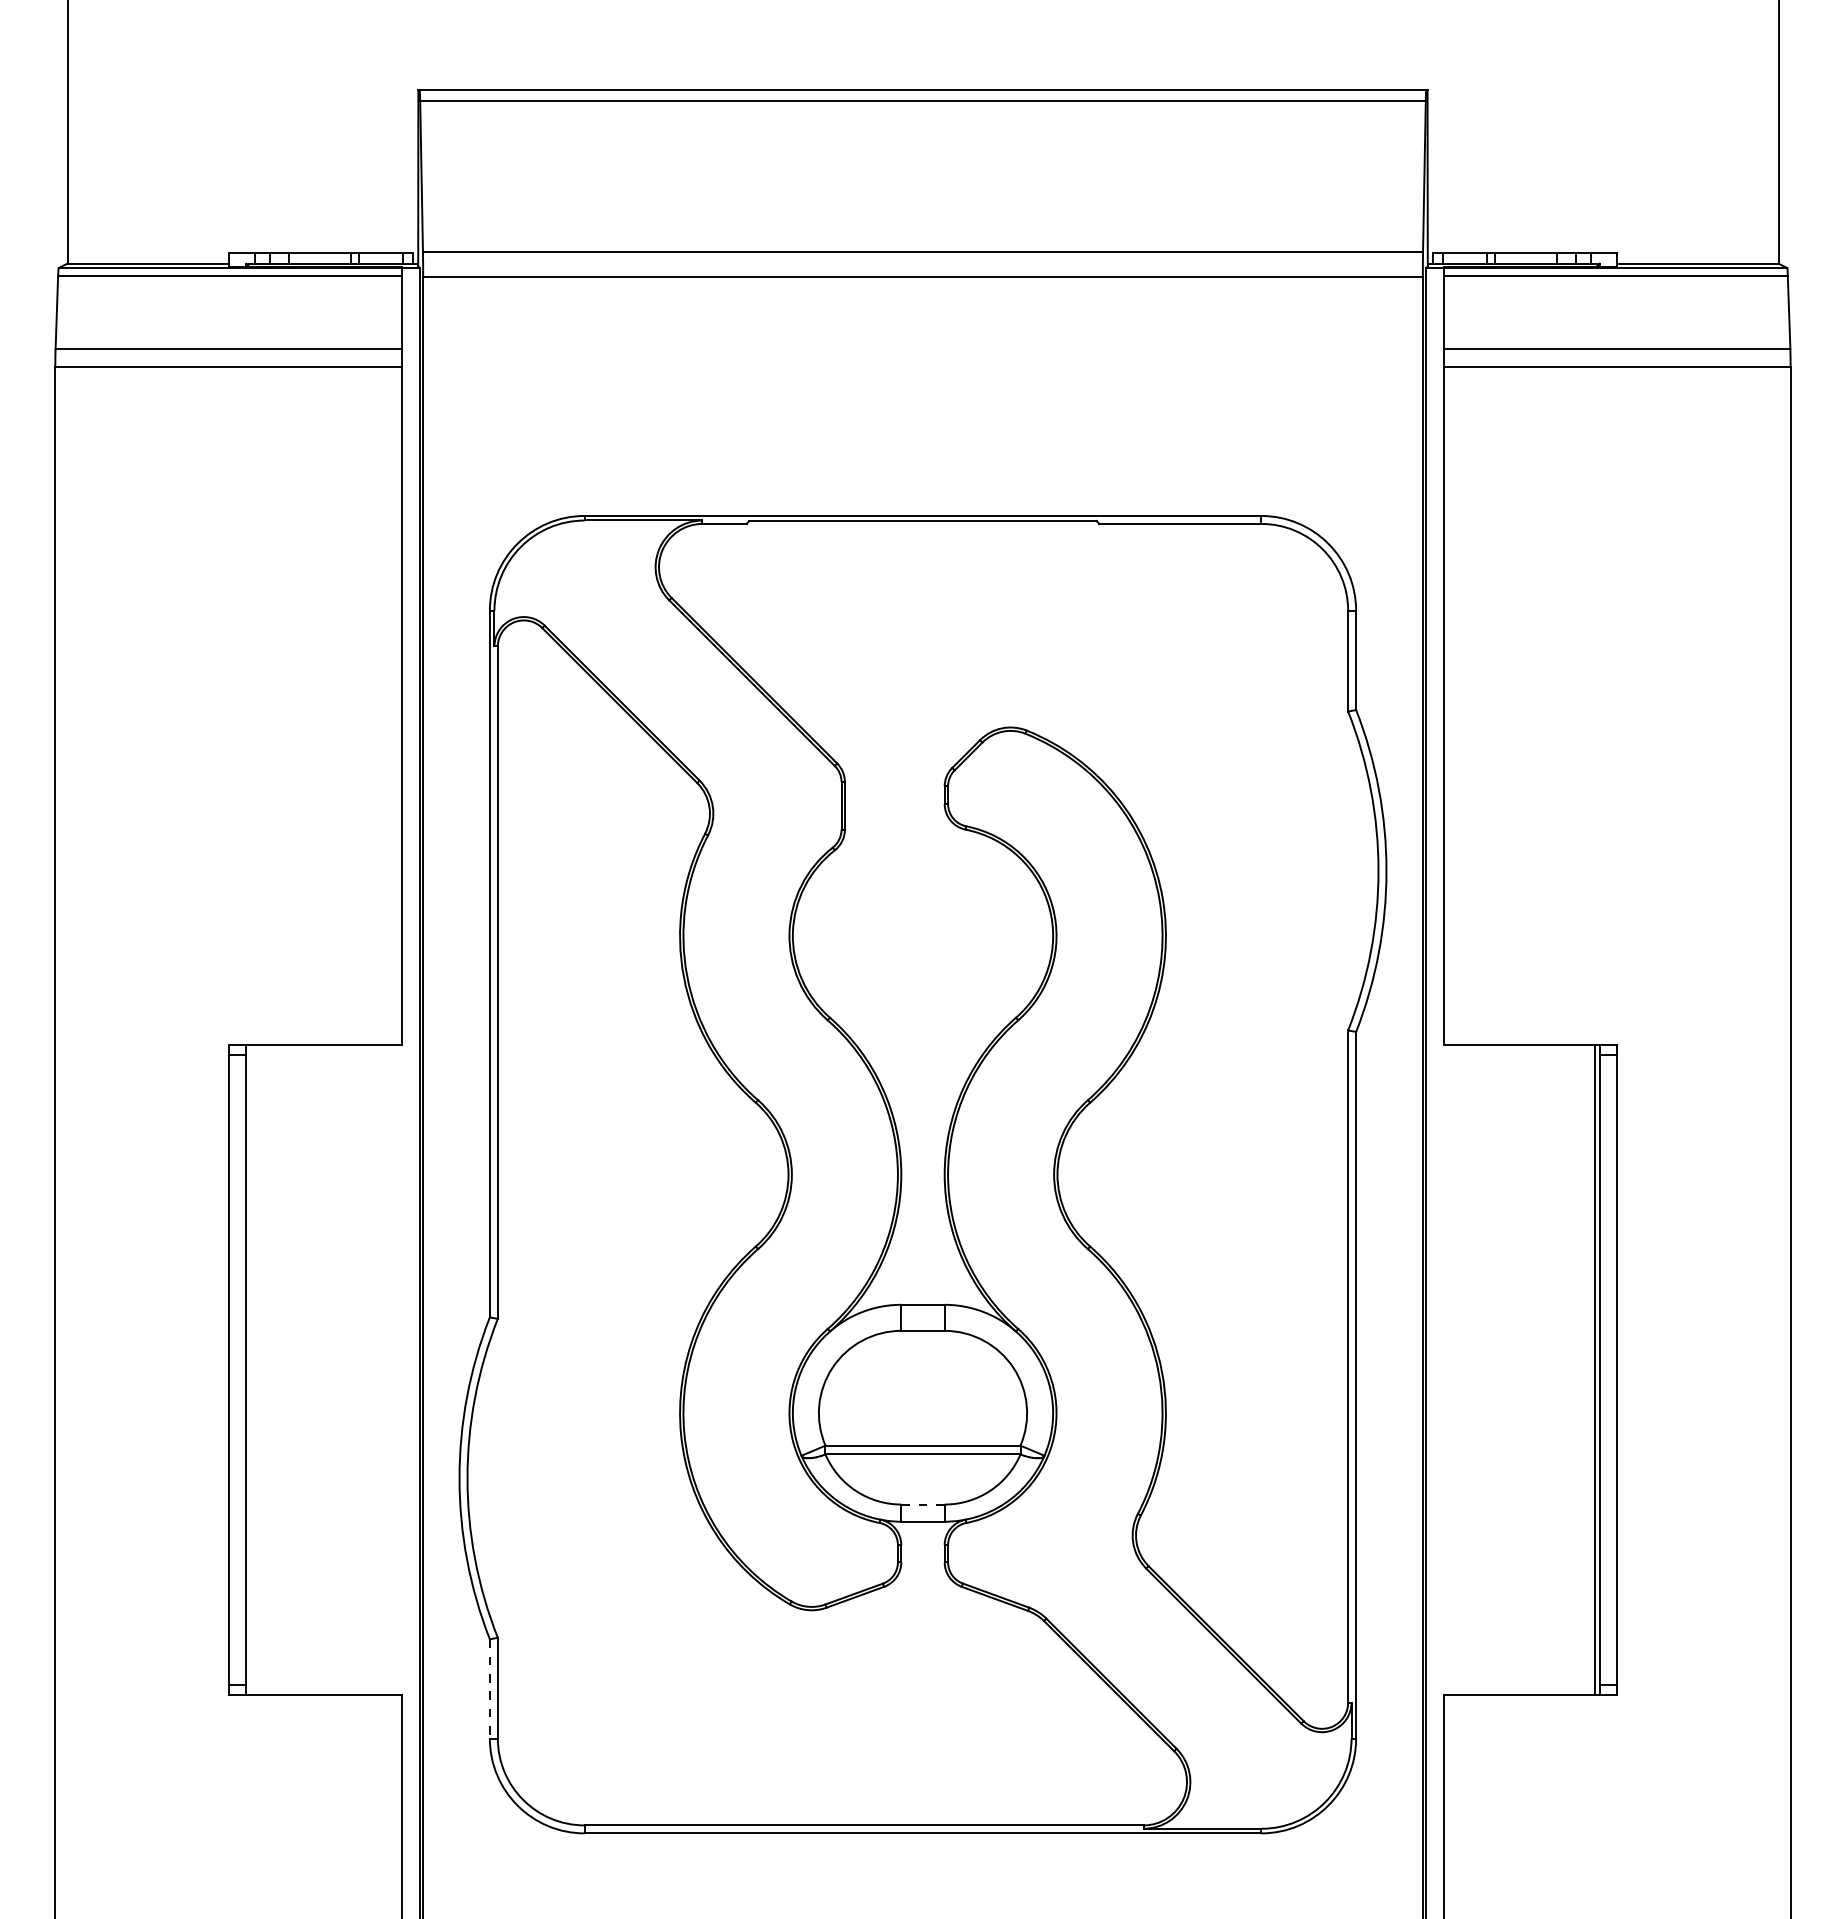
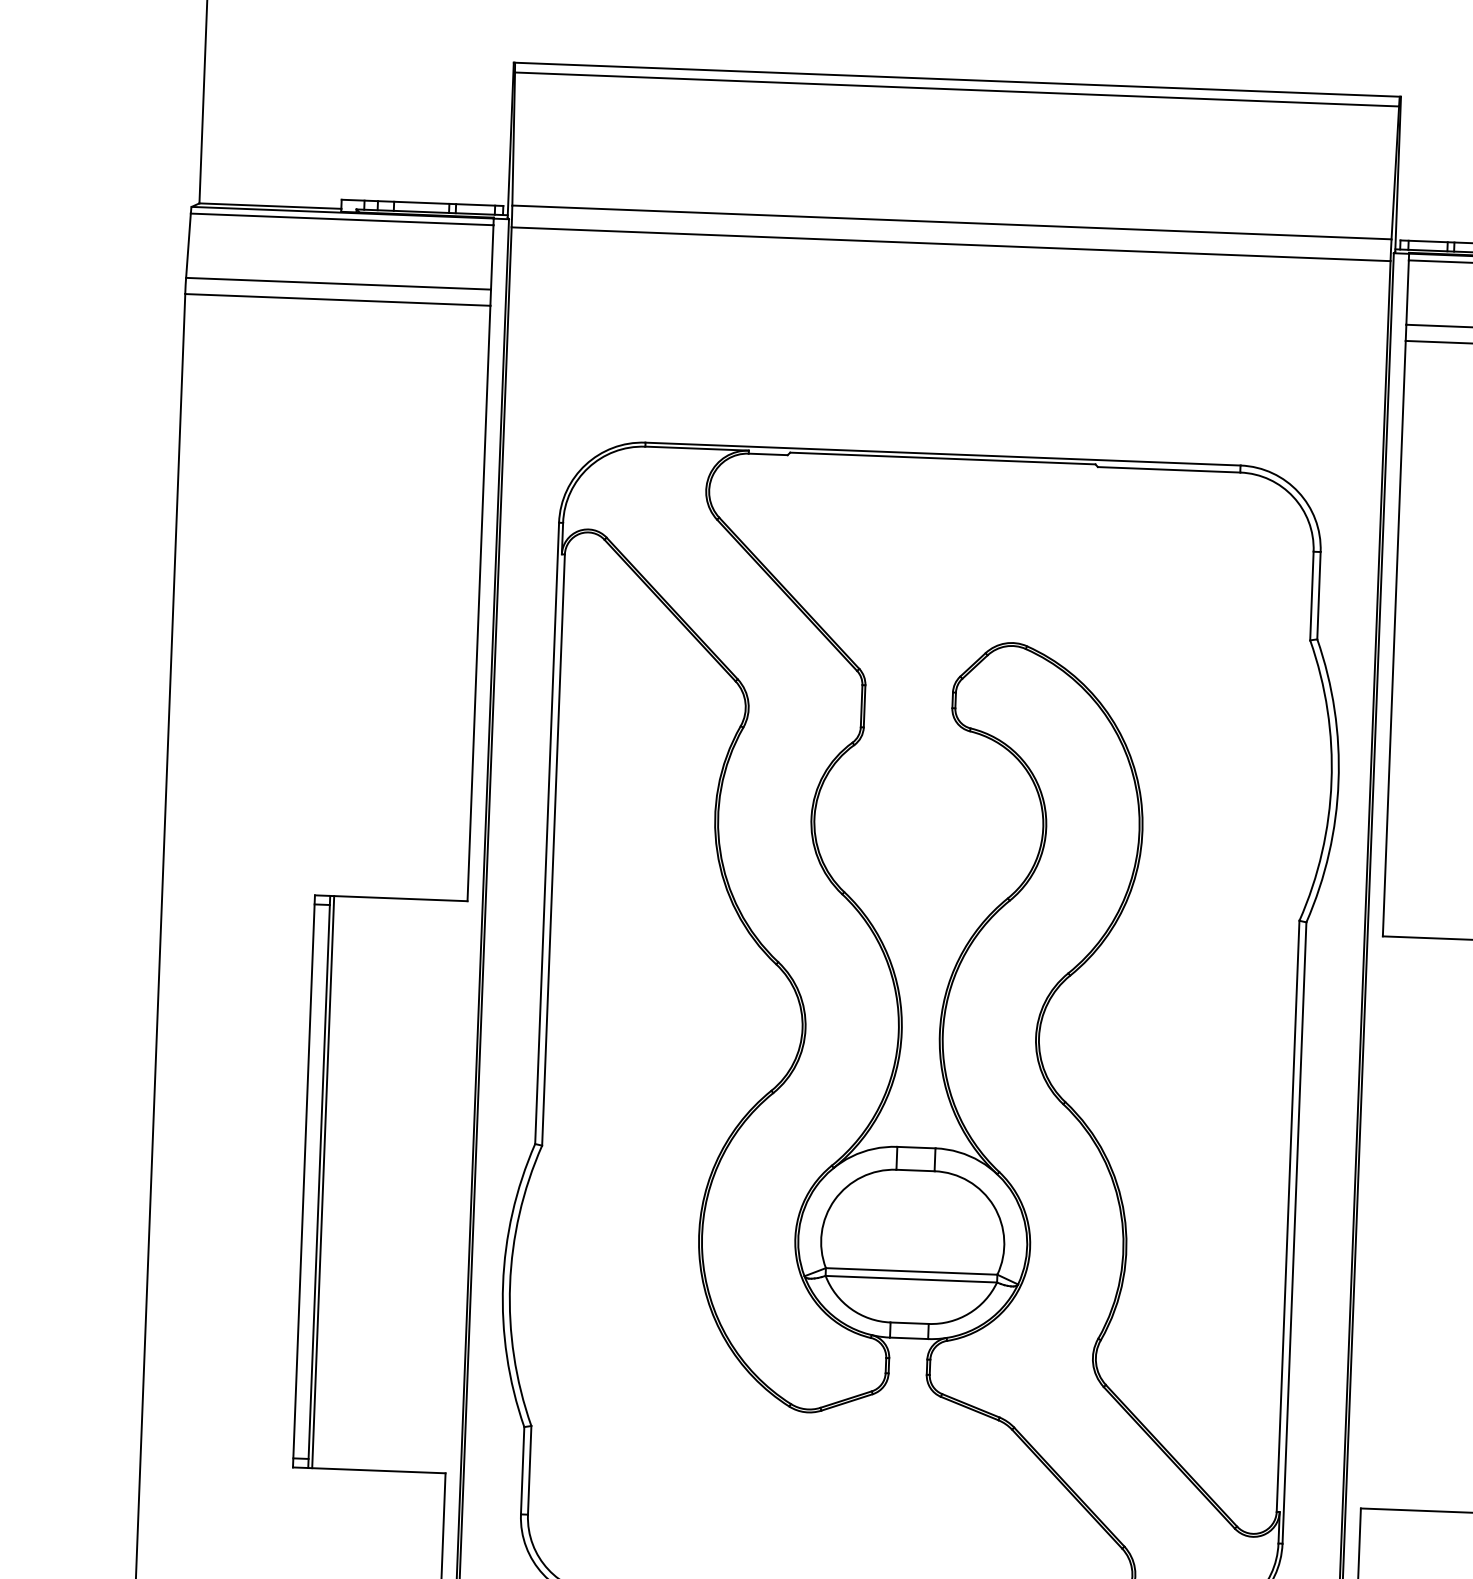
line: (250, 1369) -> (322, 1181), added
line: (923, 1504) -> (910, 1323), dashed -> solid
line: (489, 1688) -> (522, 1470), dashed -> solid

